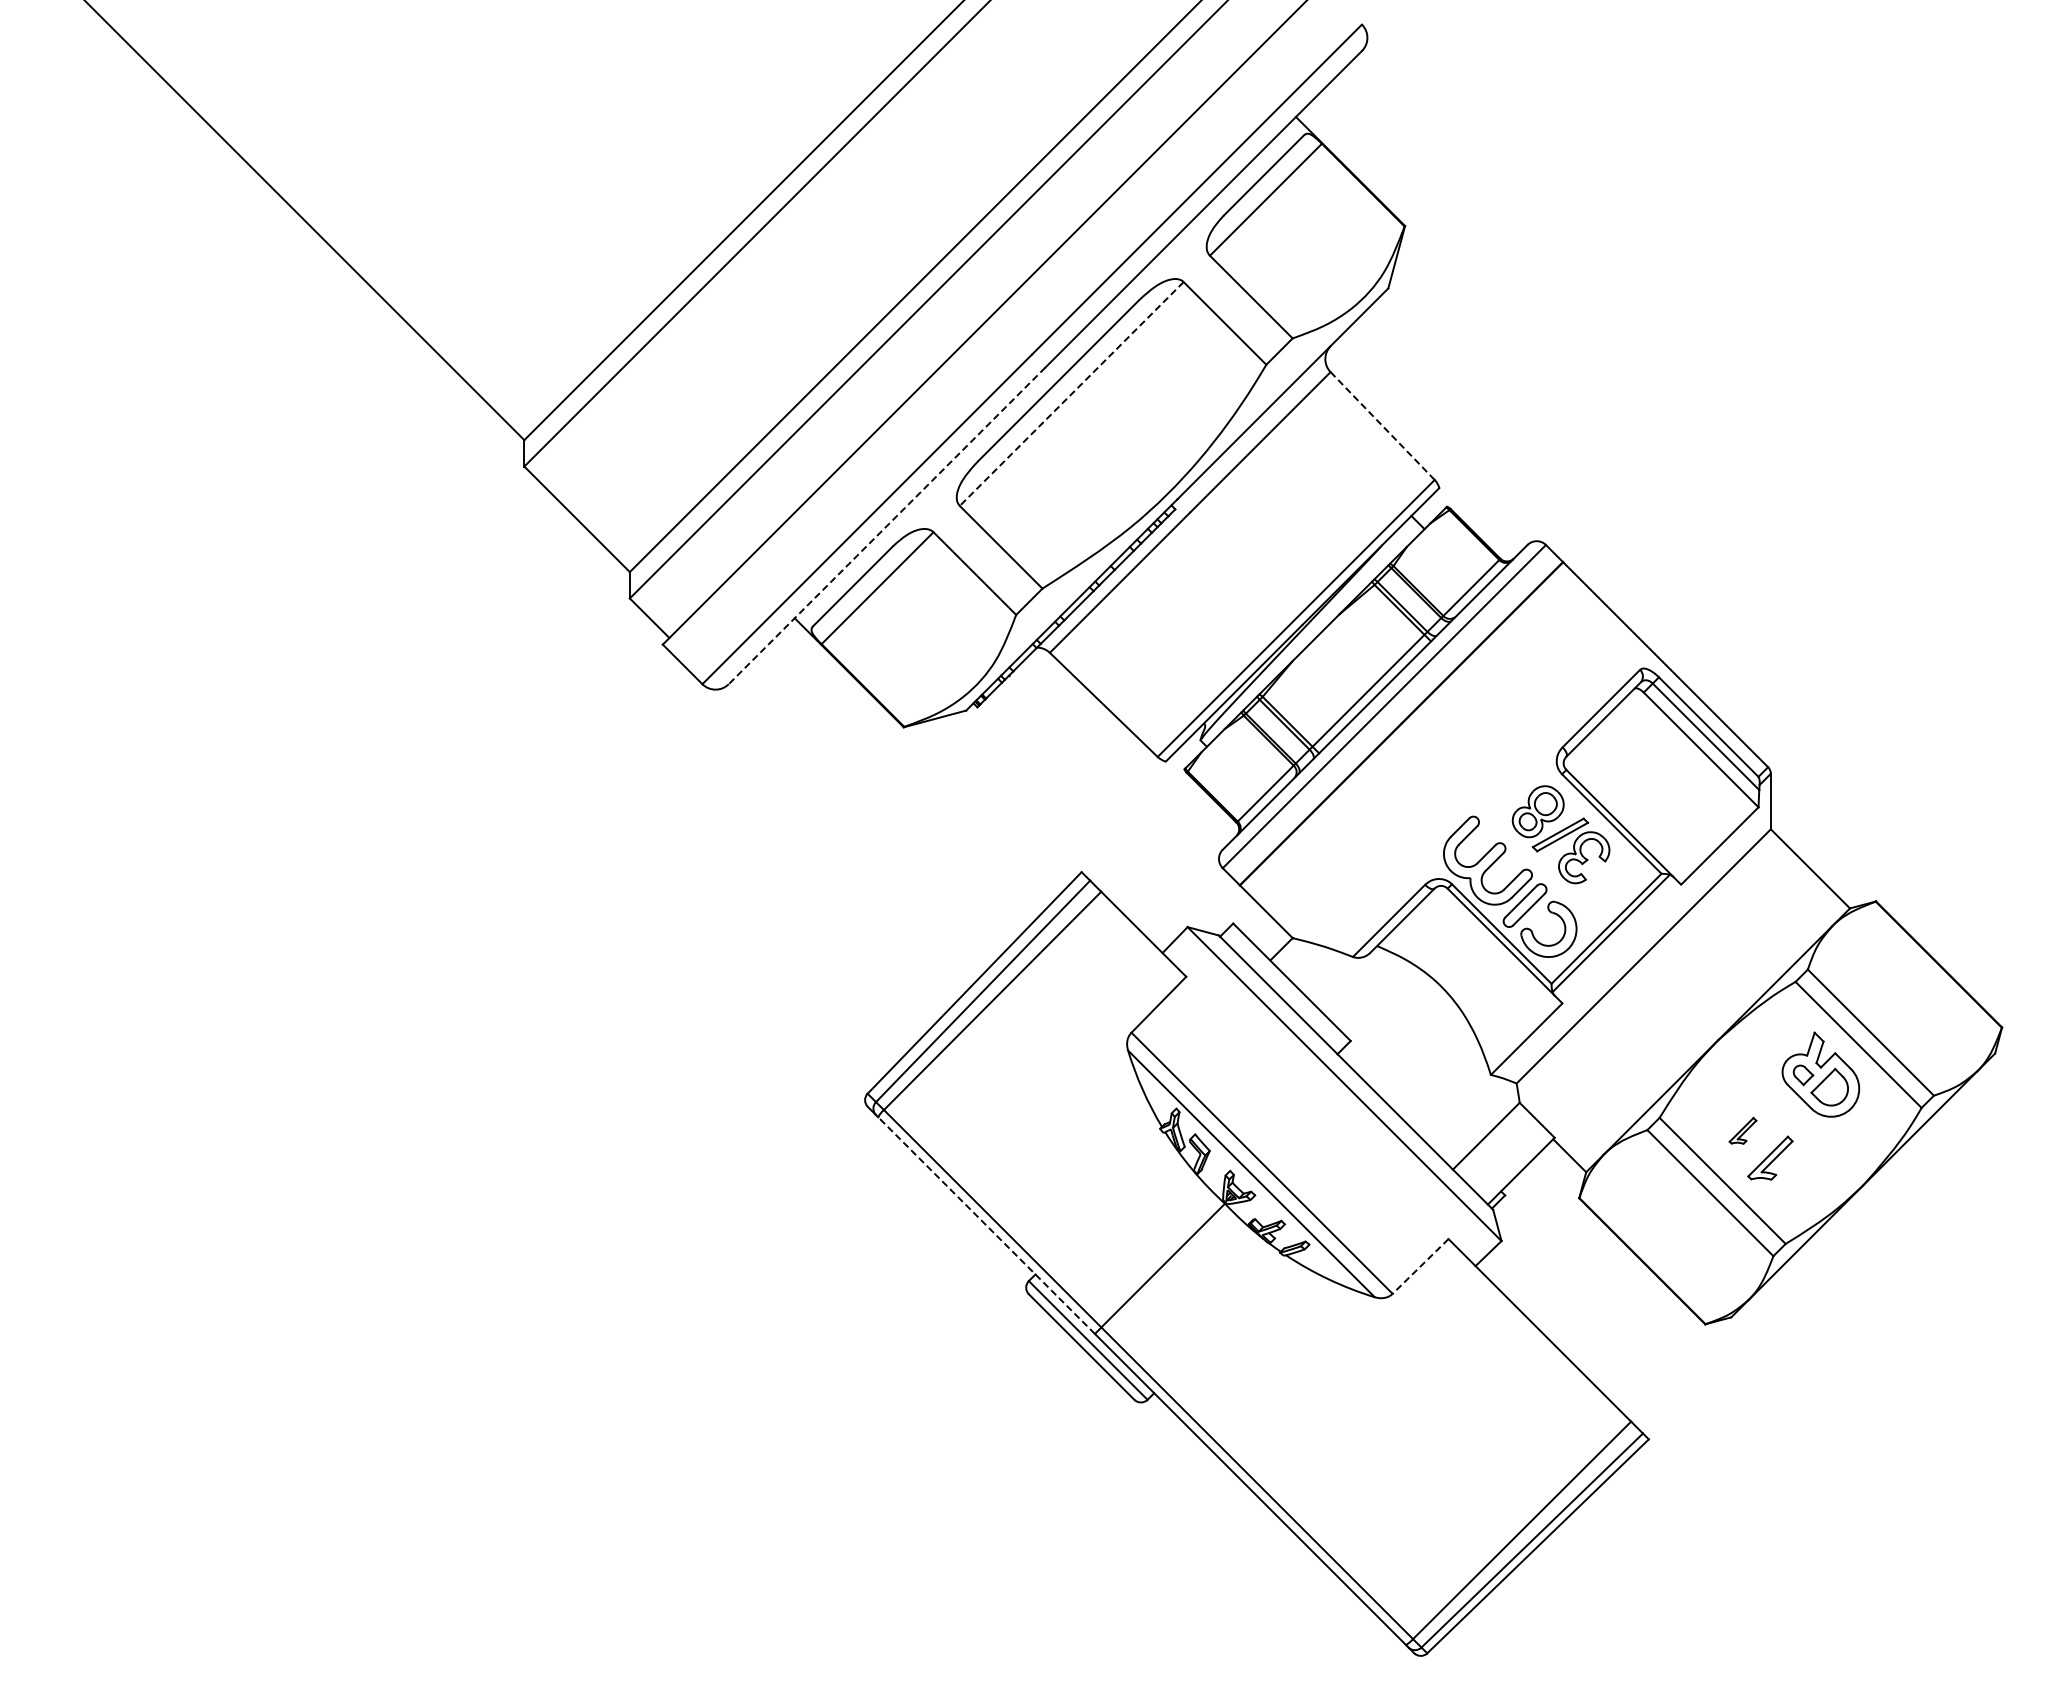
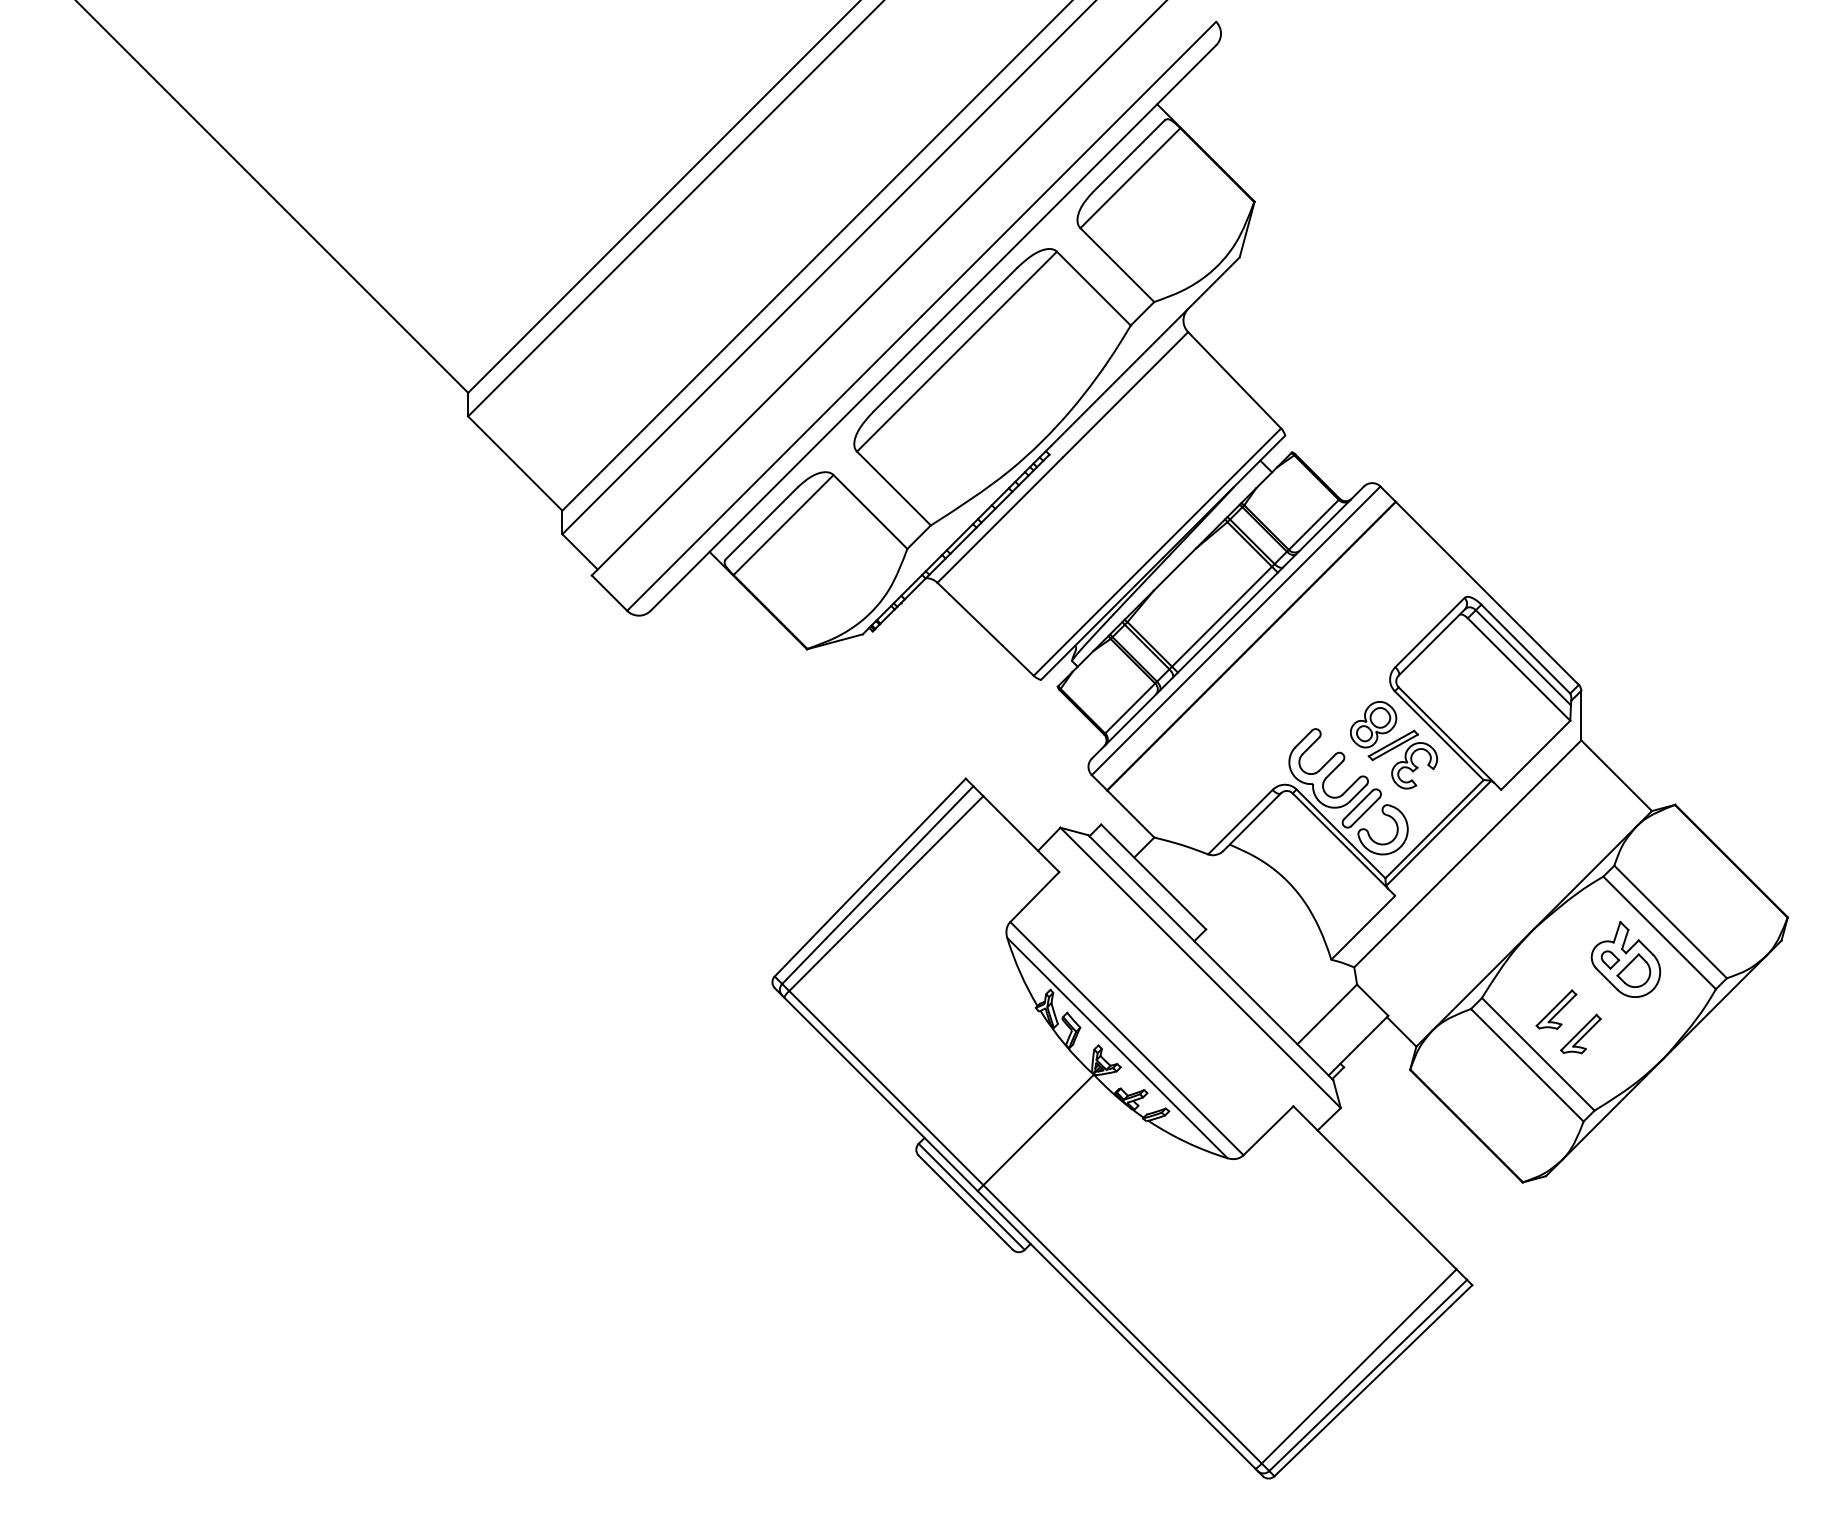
line: (1071, 394) -> (956, 352), dashed -> solid
line: (1382, 426) -> (1234, 380), dashed -> solid
line: (887, 525) -> (792, 469), dashed -> solid
part: (1742, 1130) -> (1555, 1009), size x1.67
line: (986, 1225) -> (880, 1094), dashed -> solid
line: (1420, 1266) -> (1268, 1130), dashed -> solid

